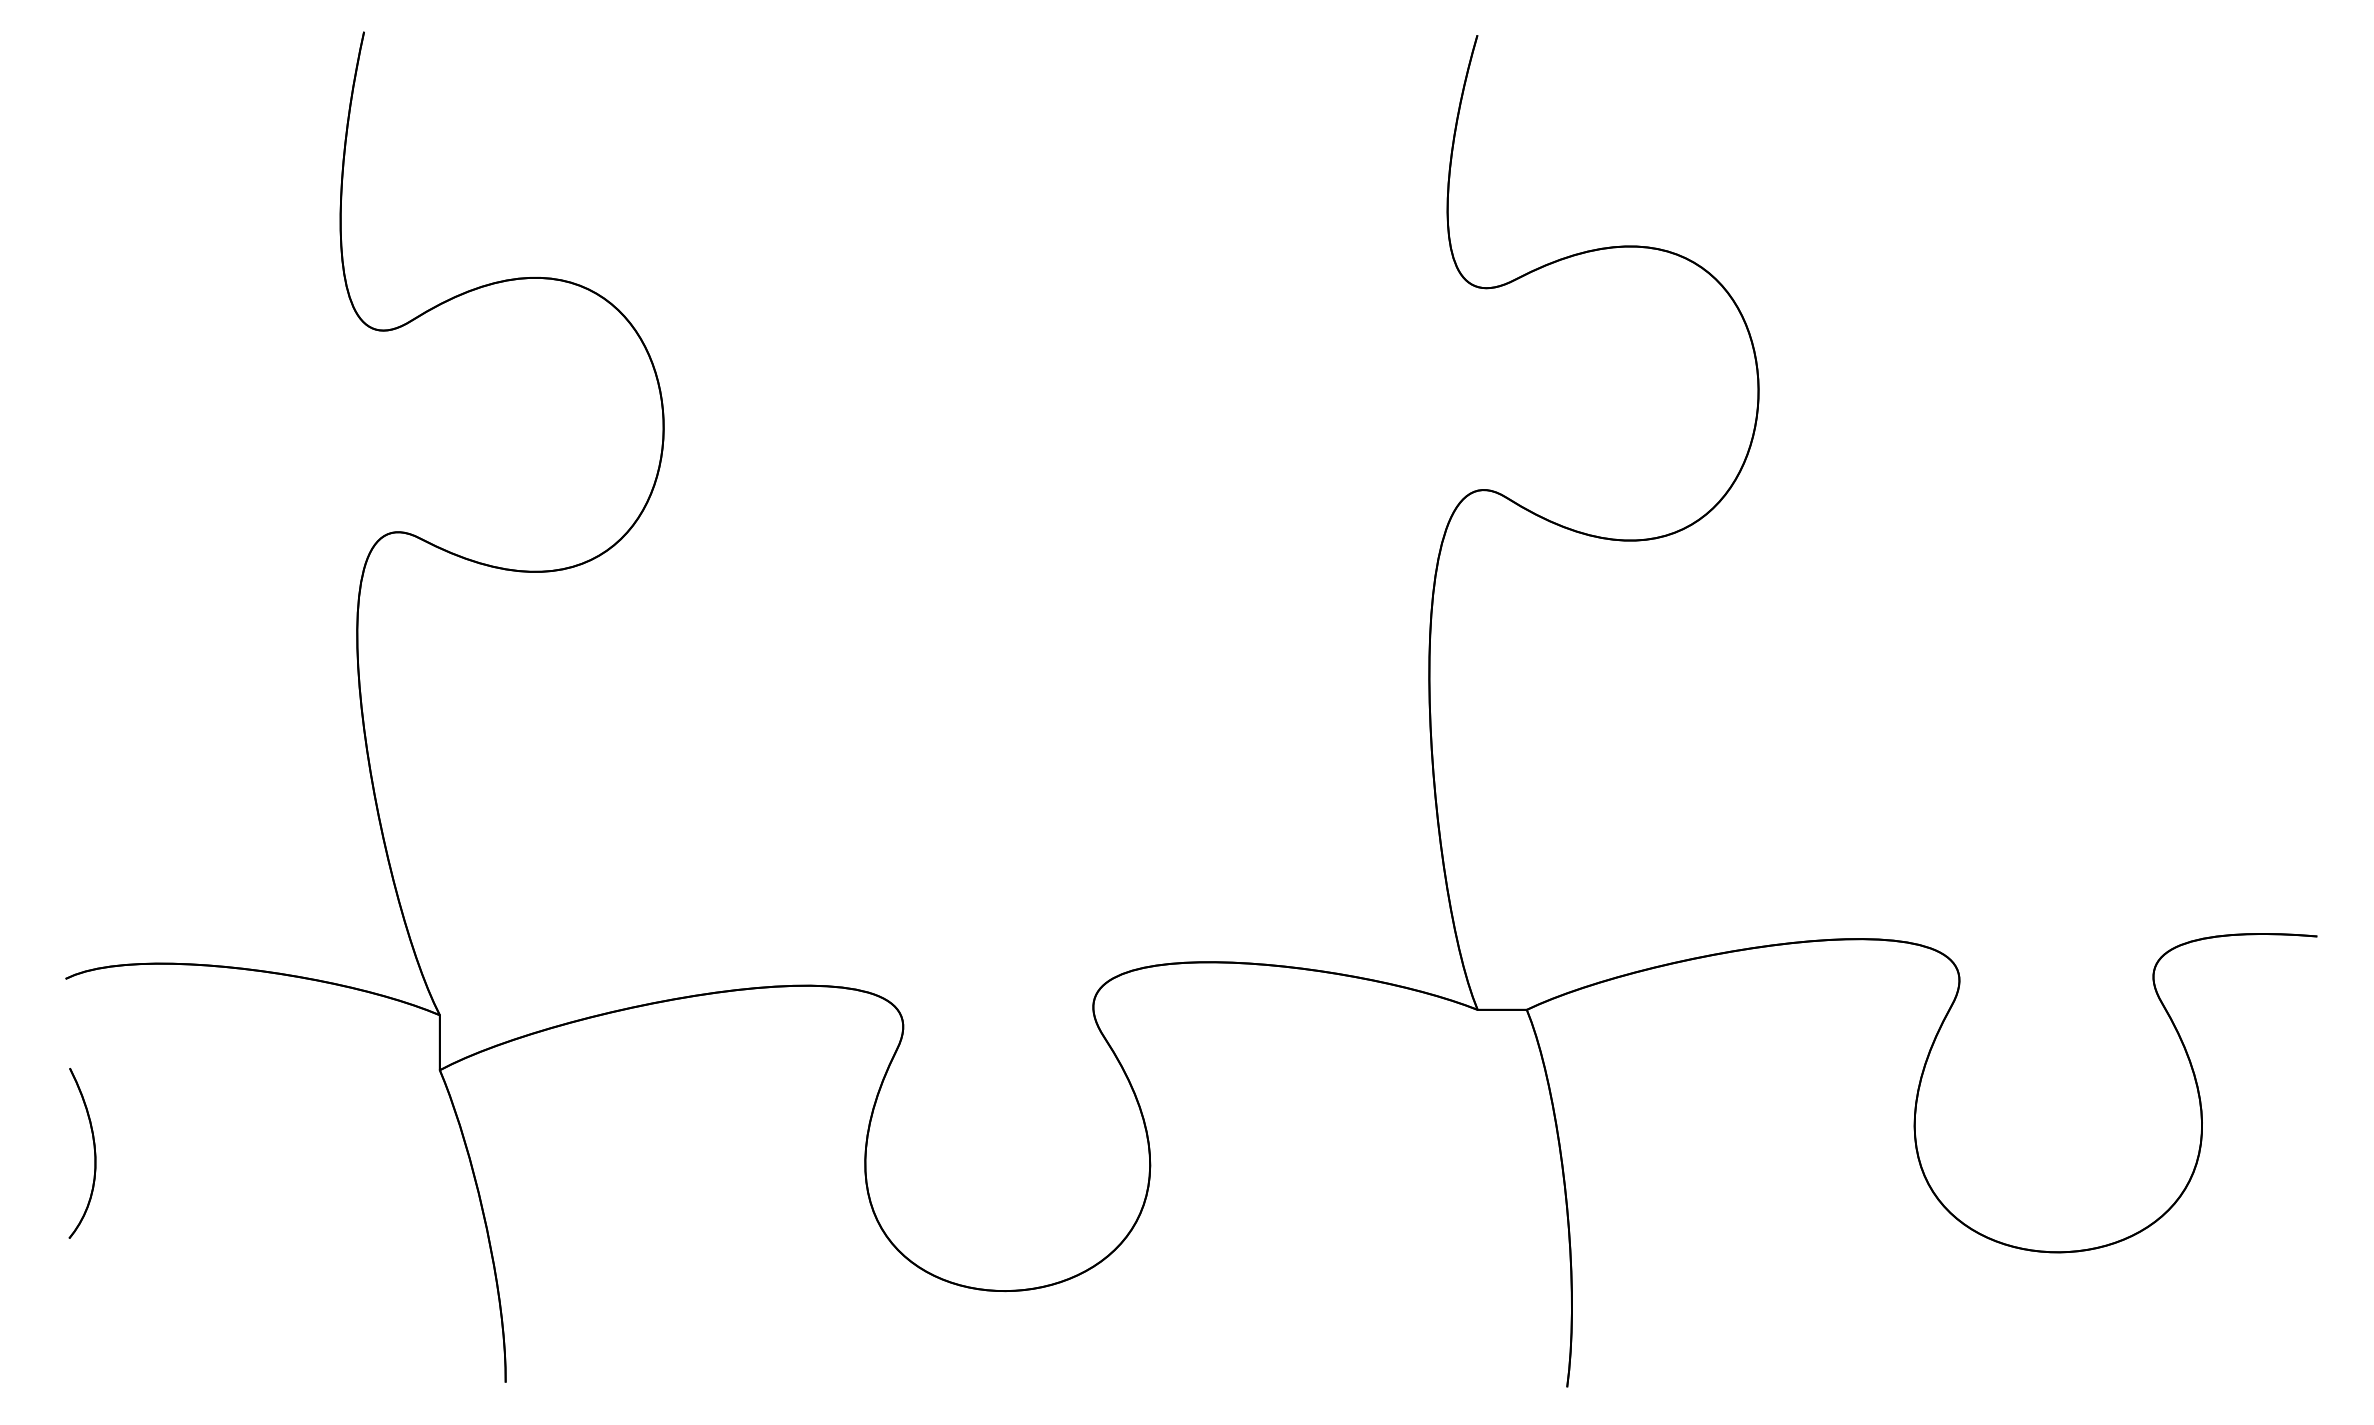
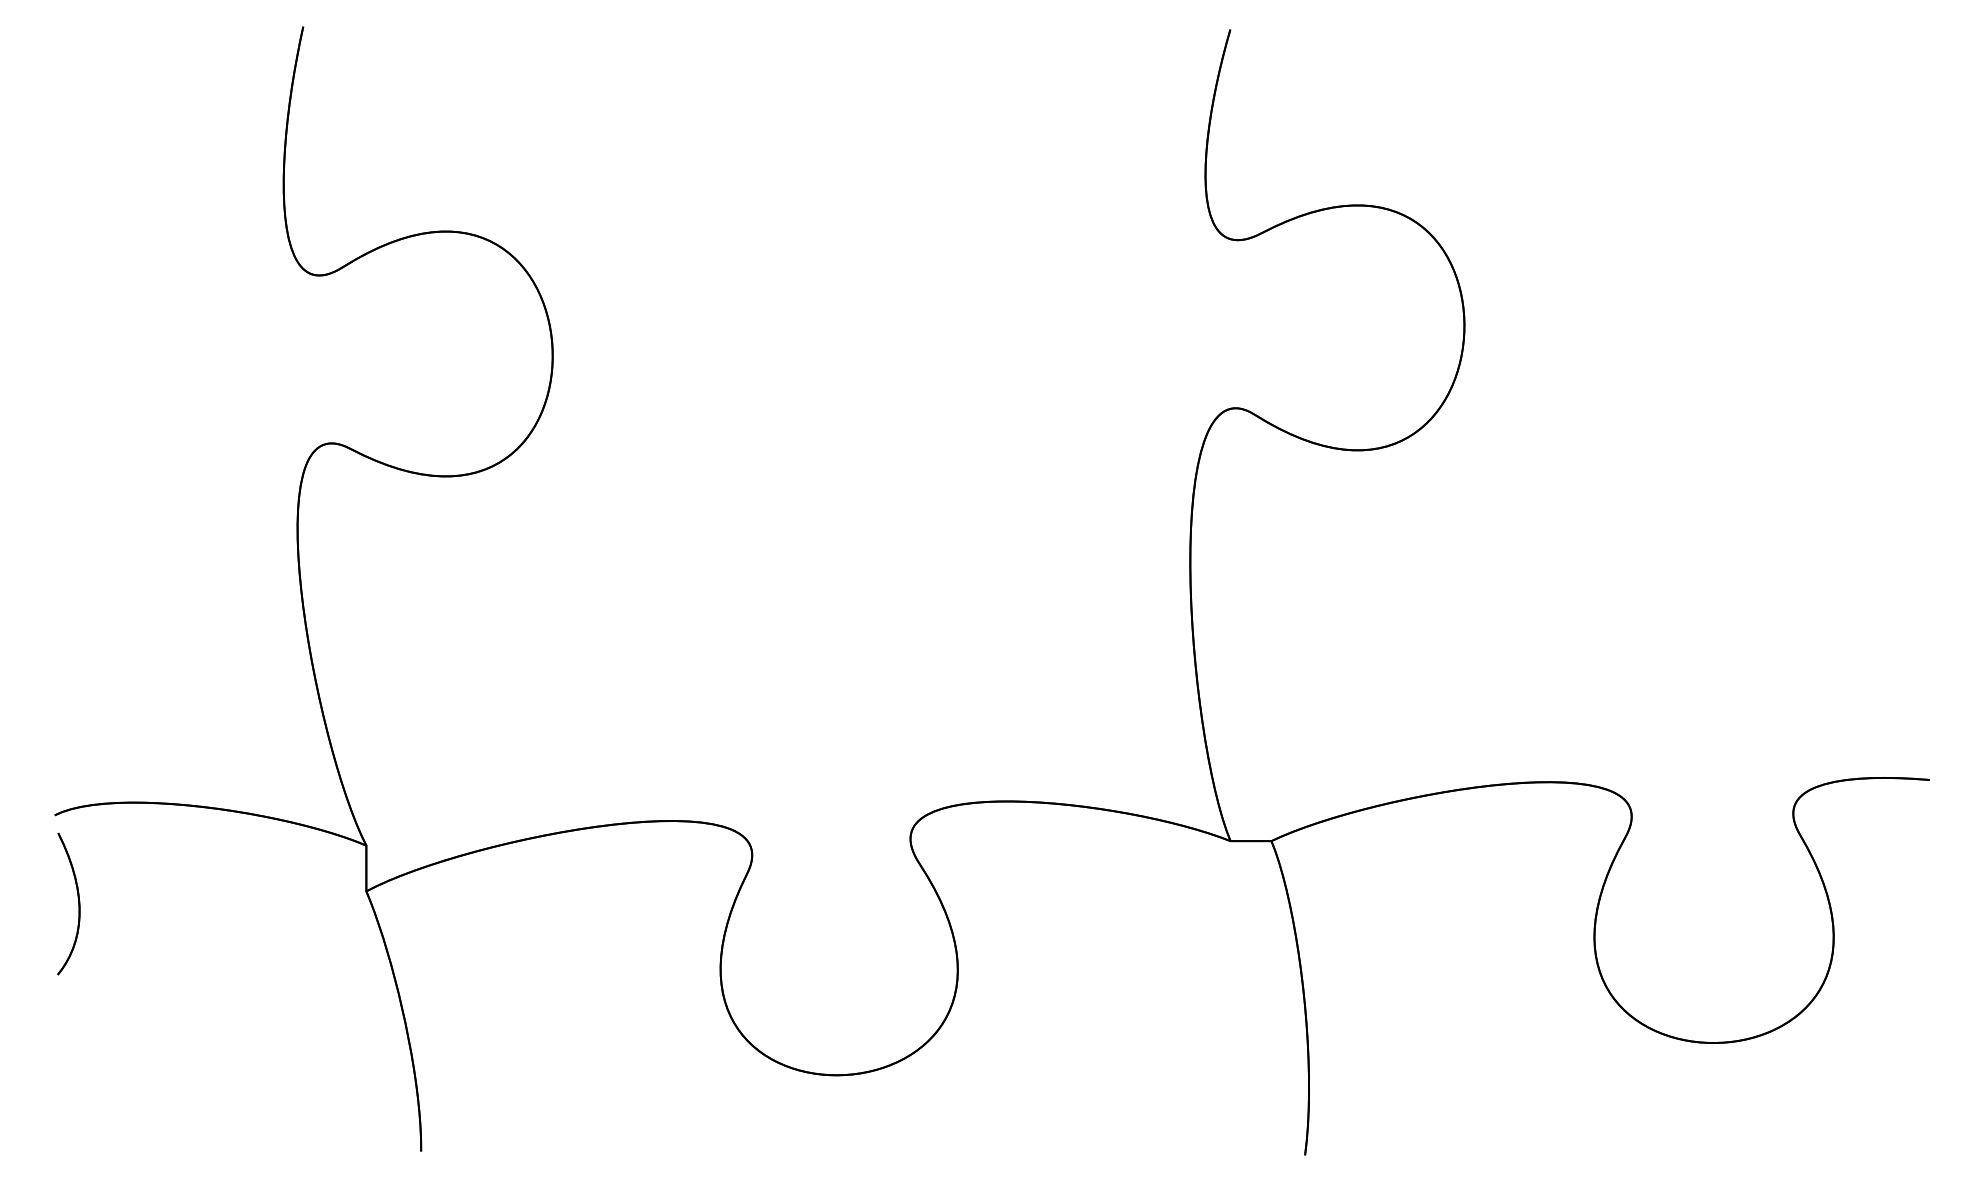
part: (94, 1153) -> (78, 904), moved

